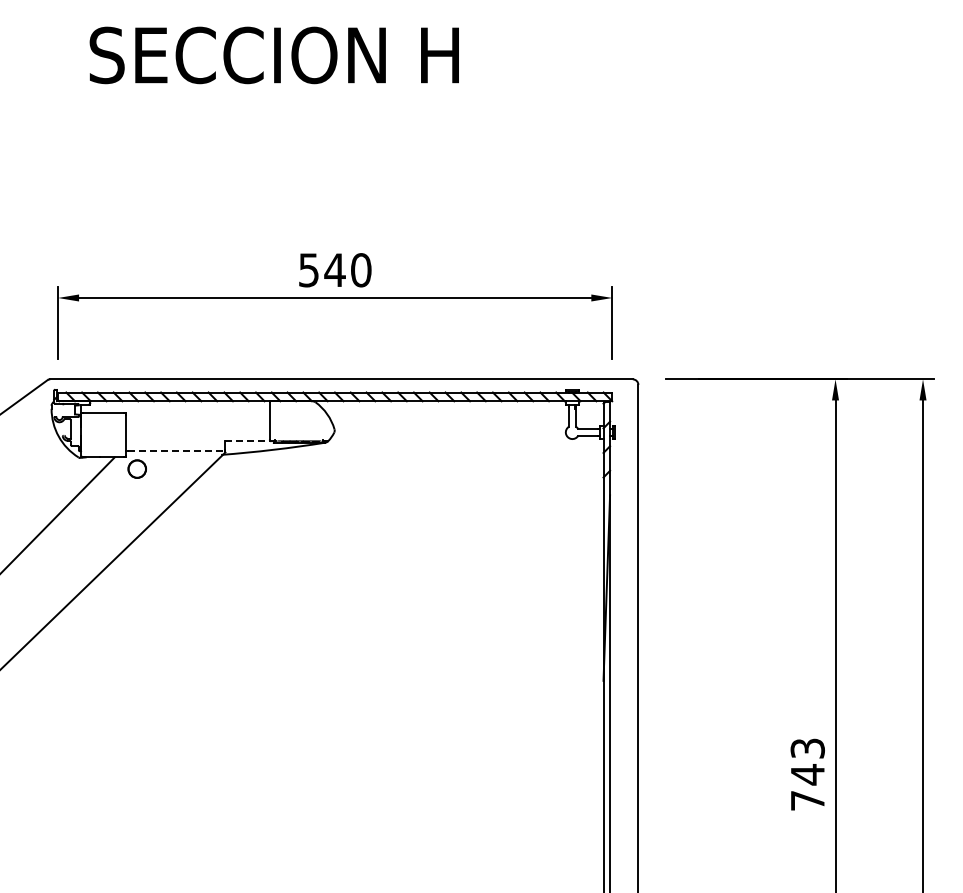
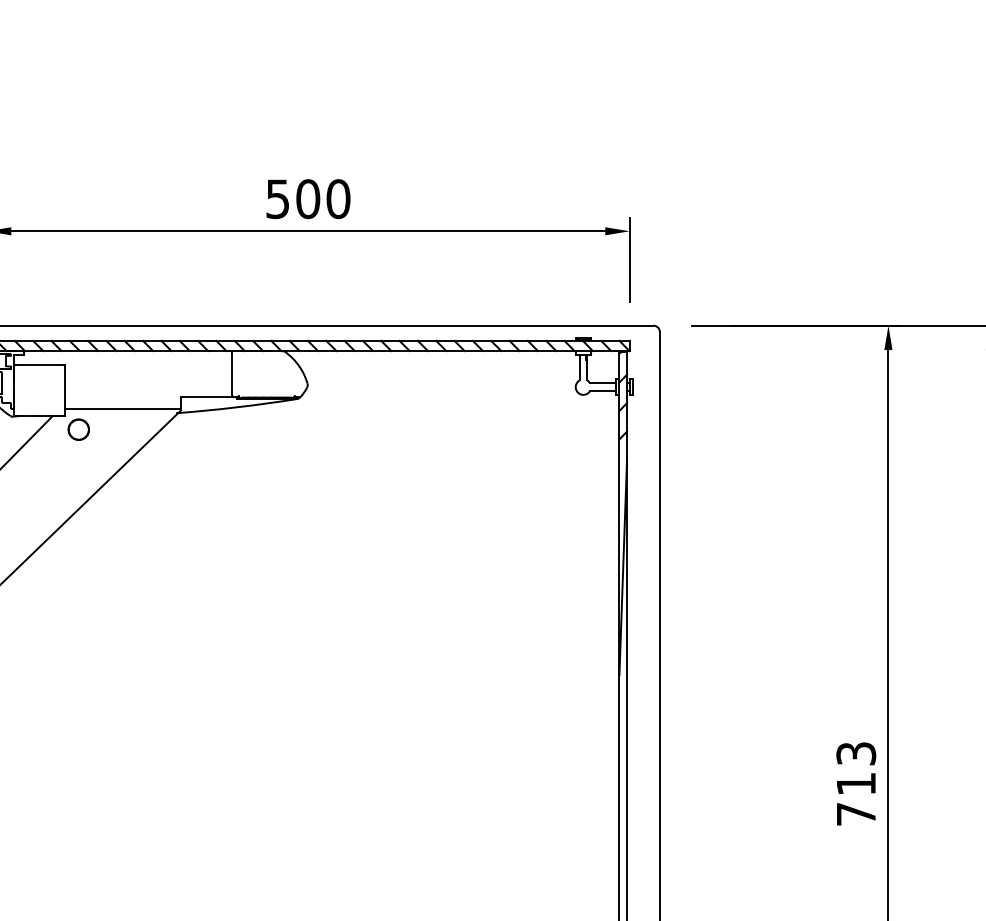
text: (334, 270) -> (307, 199), 540 -> 500
line: (248, 441) -> (207, 397), dashed -> solid
line: (176, 451) -> (124, 409), dashed -> solid
text: (807, 774) -> (855, 783), 743 -> 713

